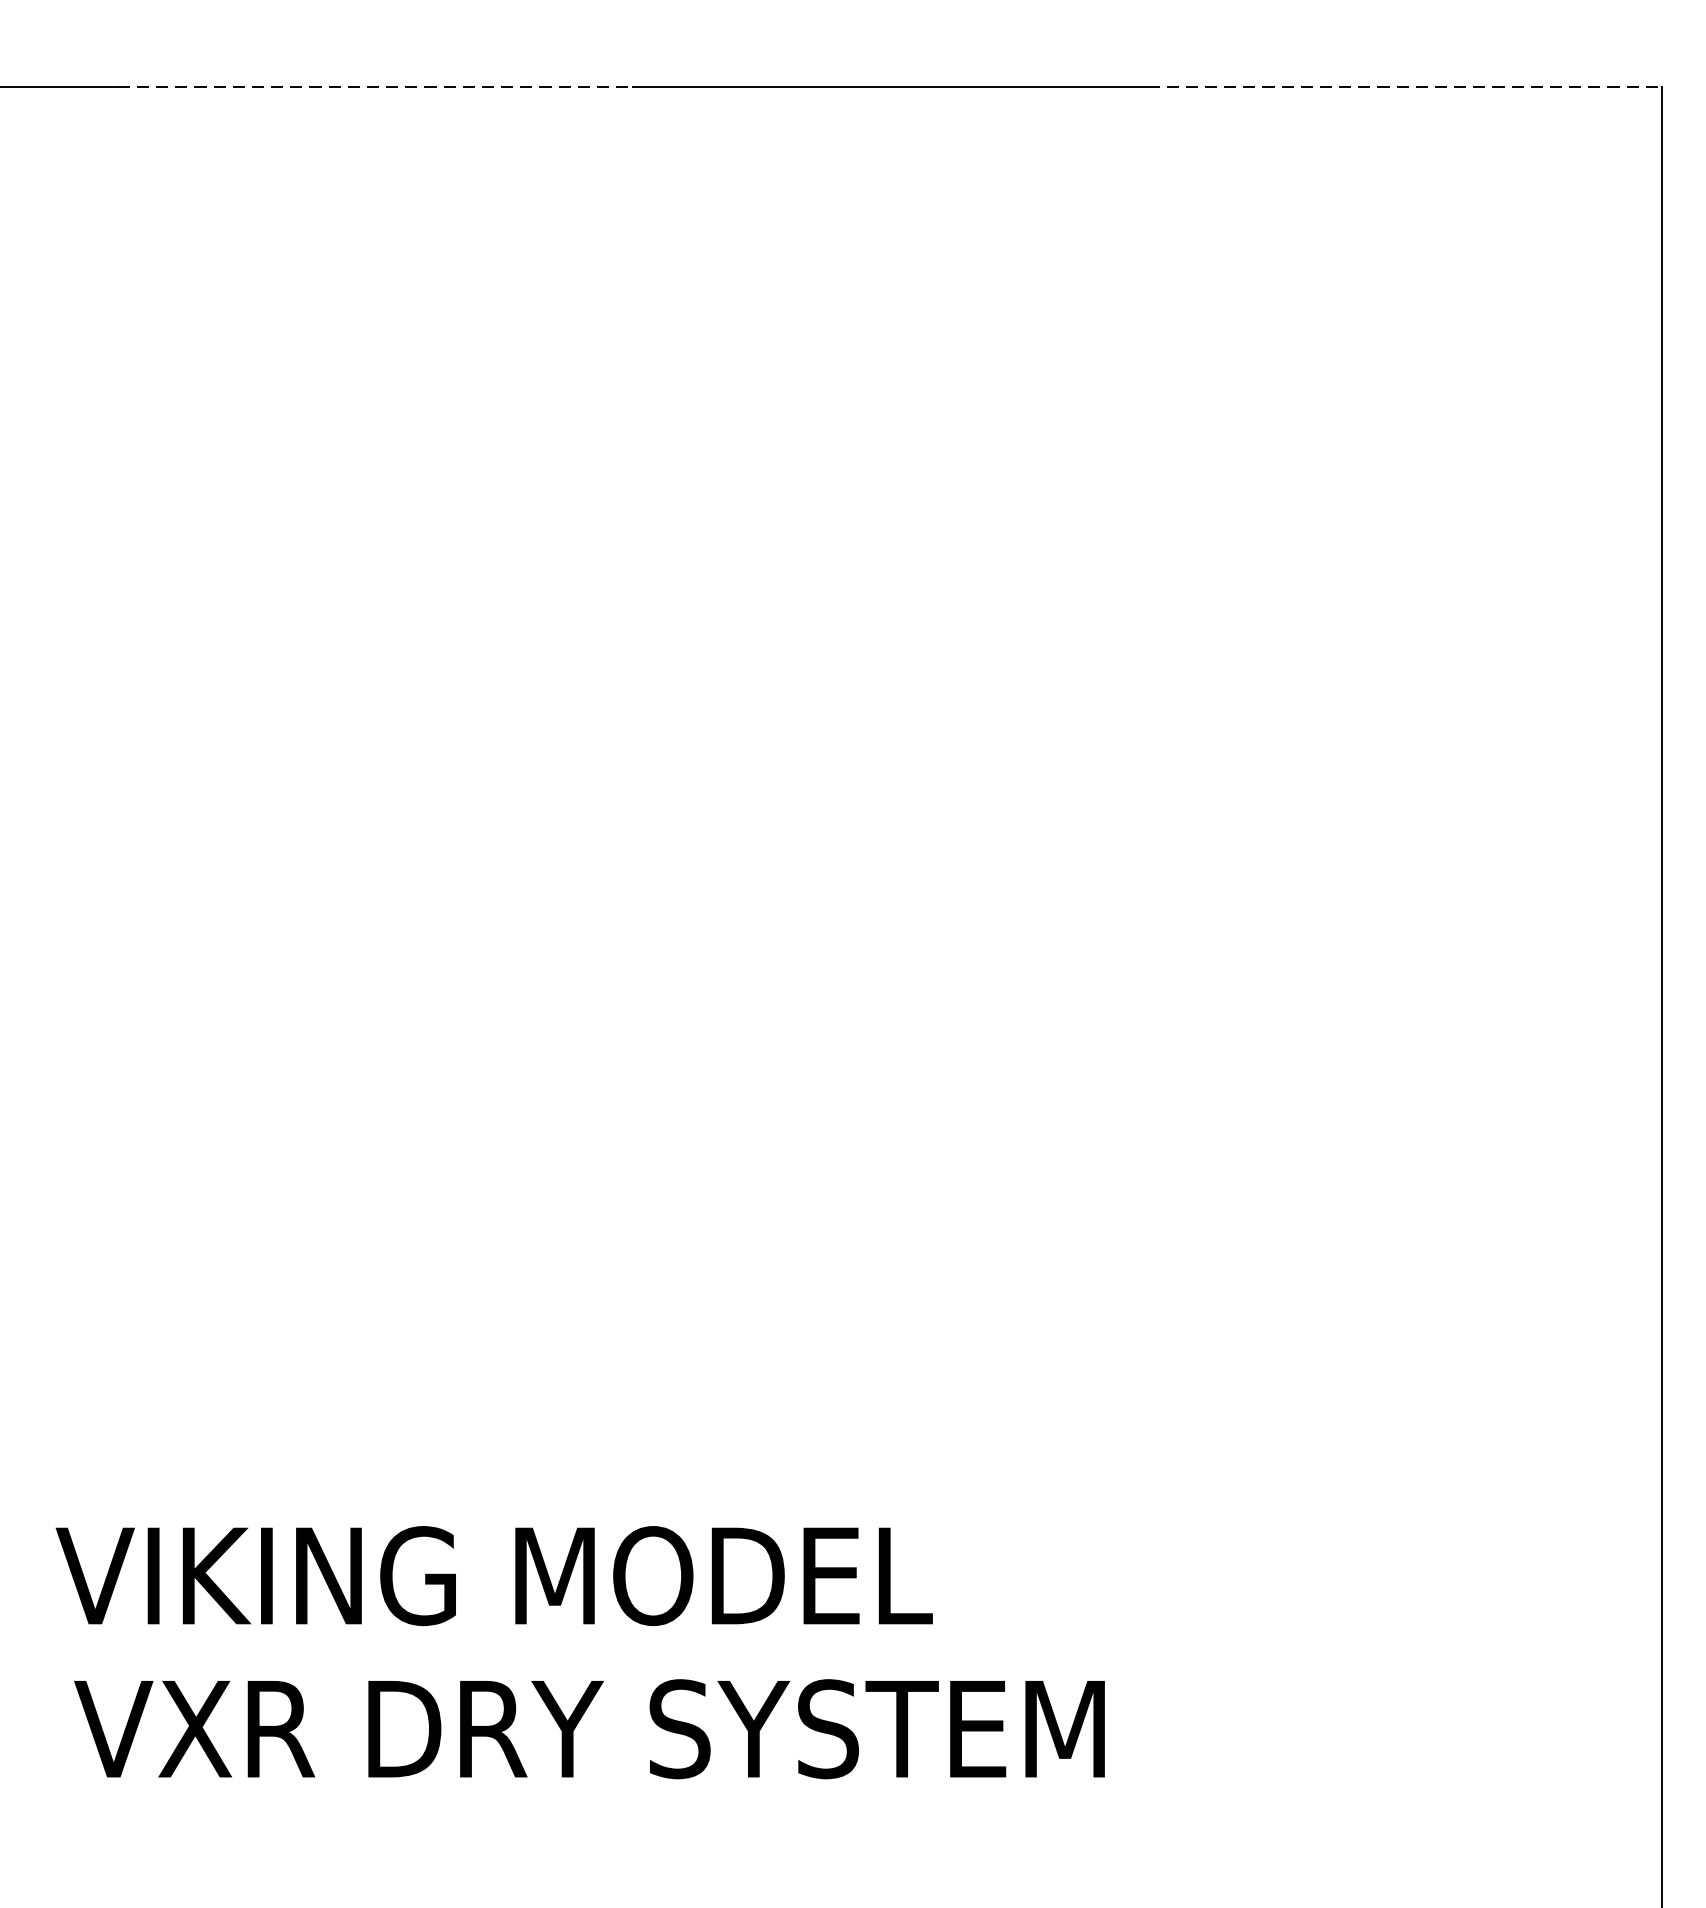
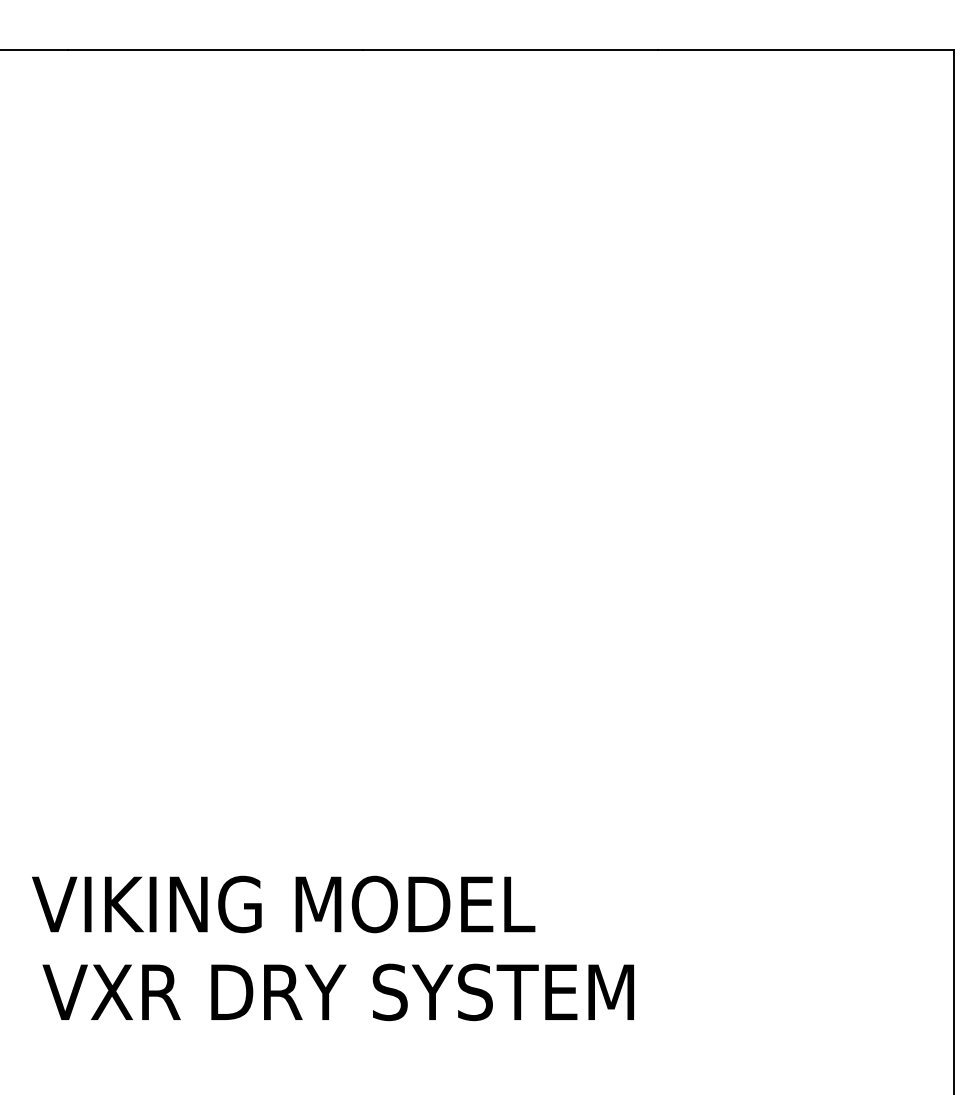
line: (375, 88) -> (215, 50), dashed -> solid
line: (1405, 88) -> (806, 50), dashed -> solid

